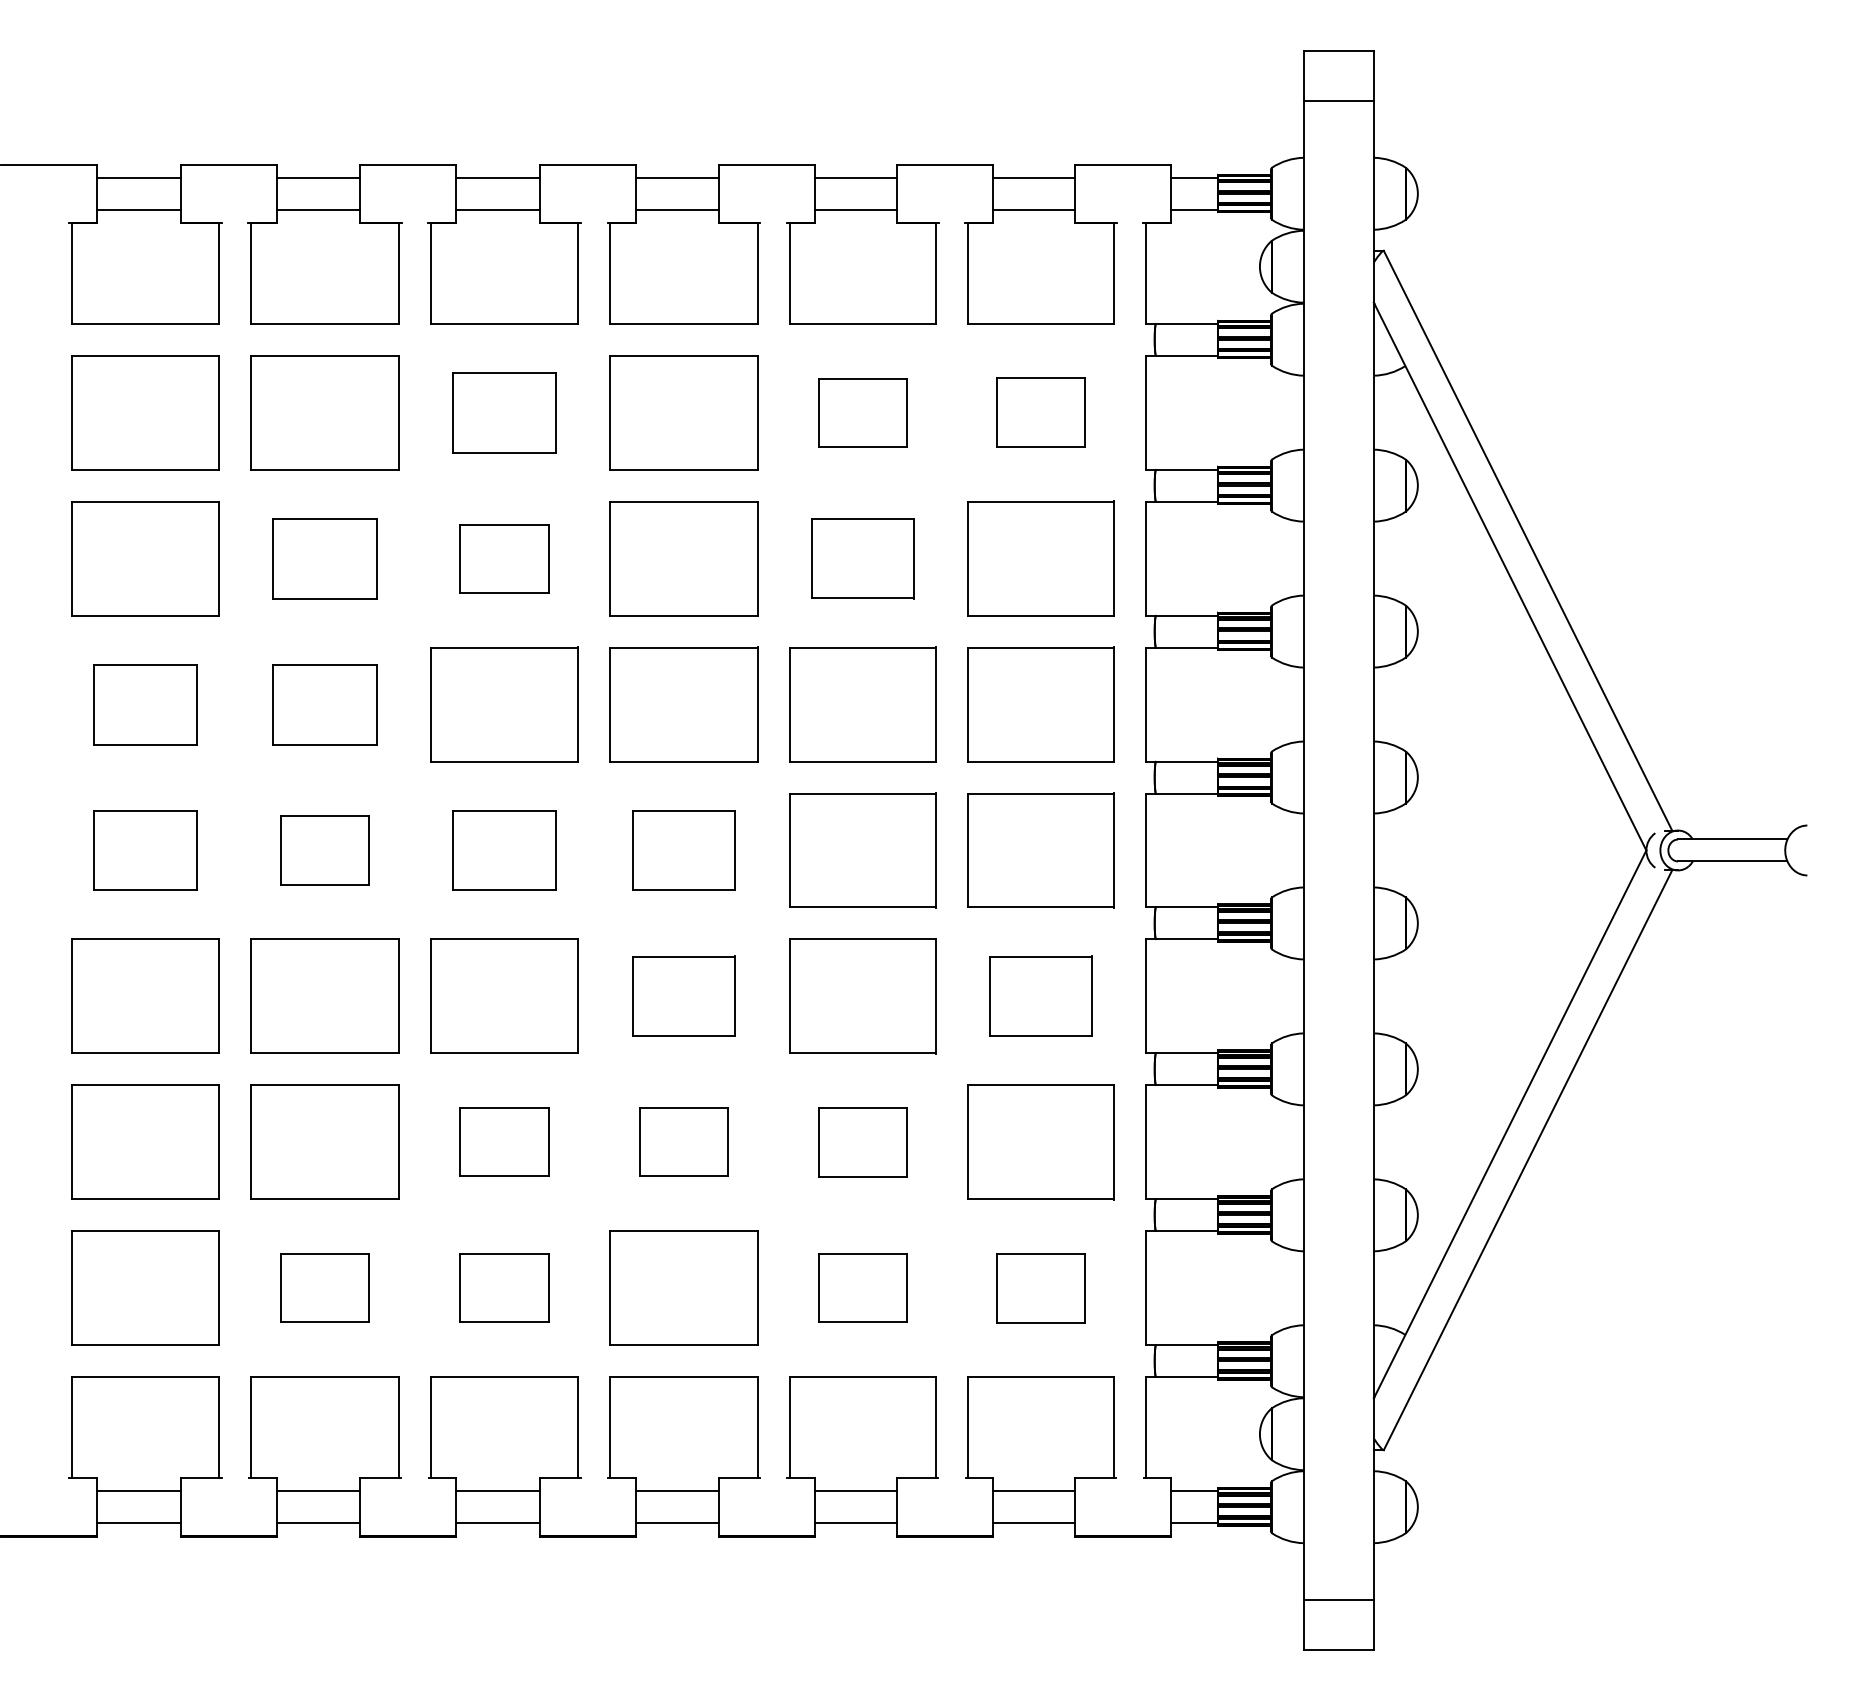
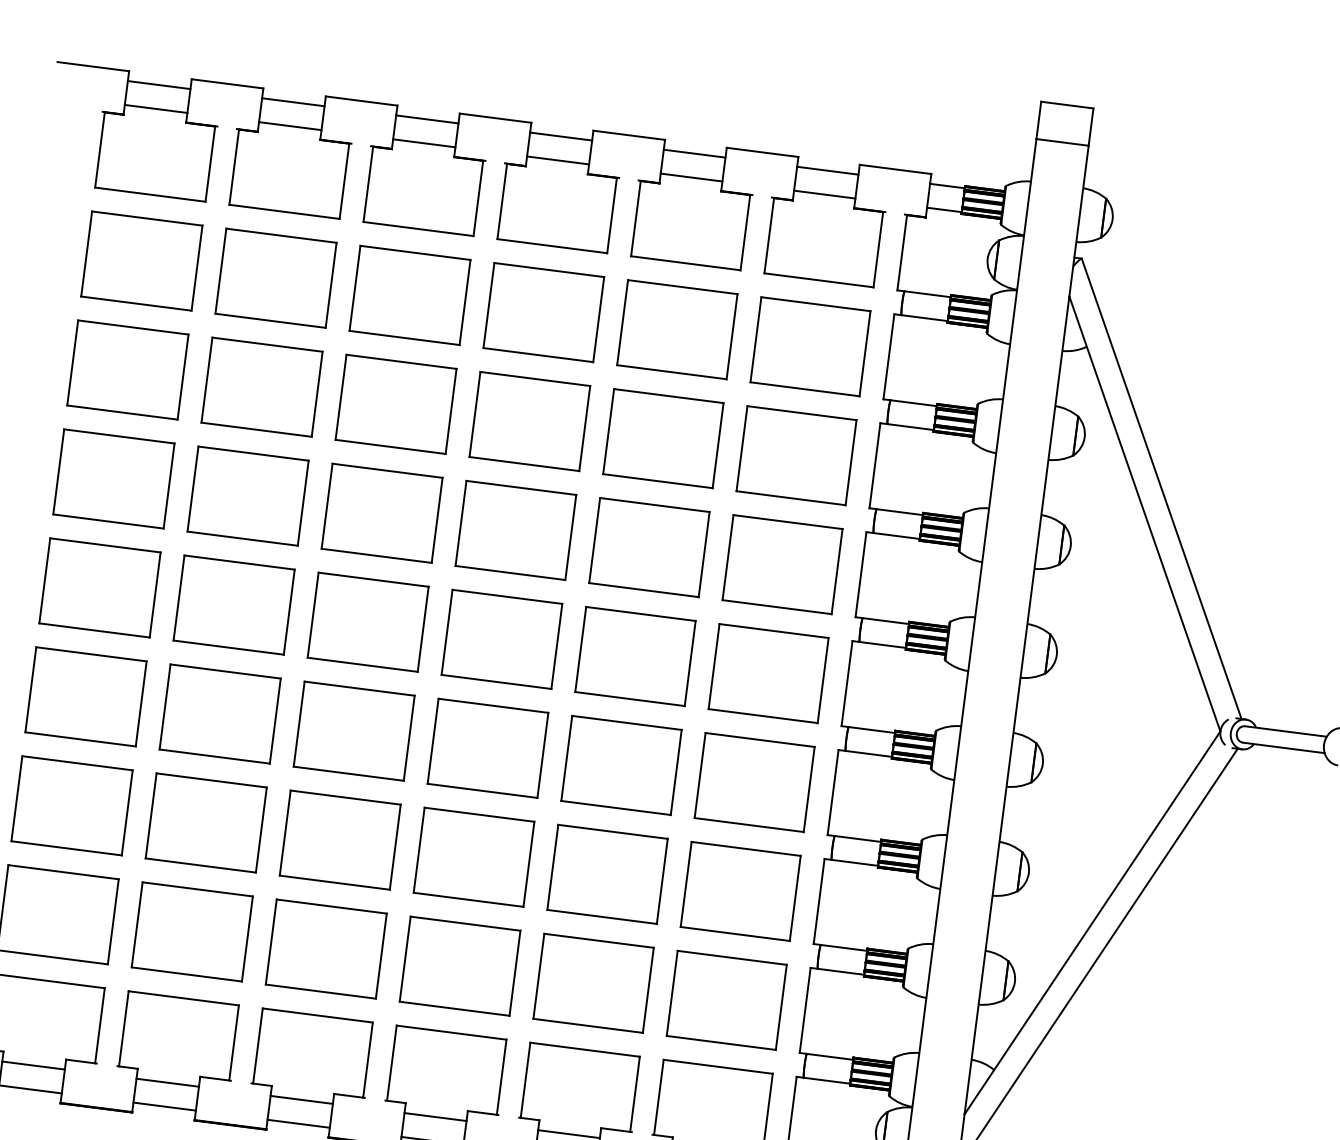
part: (504, 412) -> (409, 295), size x1.43
part: (862, 412) -> (677, 329), size x1.67
part: (1040, 412) -> (809, 346), size x1.67
part: (324, 558) -> (261, 387), size x1.43
part: (504, 558) -> (395, 404), size x1.67
part: (862, 558) -> (663, 438), size x1.43
part: (145, 704) -> (113, 478), size x1.43
part: (324, 704) -> (247, 496), size x1.43
part: (145, 850) -> (99, 587), size x1.43
part: (324, 850) -> (233, 605), size x1.67
part: (504, 850) -> (367, 622), size x1.43
part: (683, 850) -> (501, 639), size x1.43
part: (683, 996) -> (487, 748), size x1.43
part: (1040, 996) -> (754, 782), size x1.43
part: (504, 1141) -> (340, 839), size x1.67
part: (683, 1141) -> (473, 856), size x1.67
part: (862, 1142) -> (607, 874), size x1.67
part: (324, 1287) -> (191, 931), size x1.67
part: (504, 1287) -> (326, 948), size x1.67
part: (862, 1287) -> (593, 982), size x1.67
part: (1040, 1288) -> (726, 1000), size x1.67

